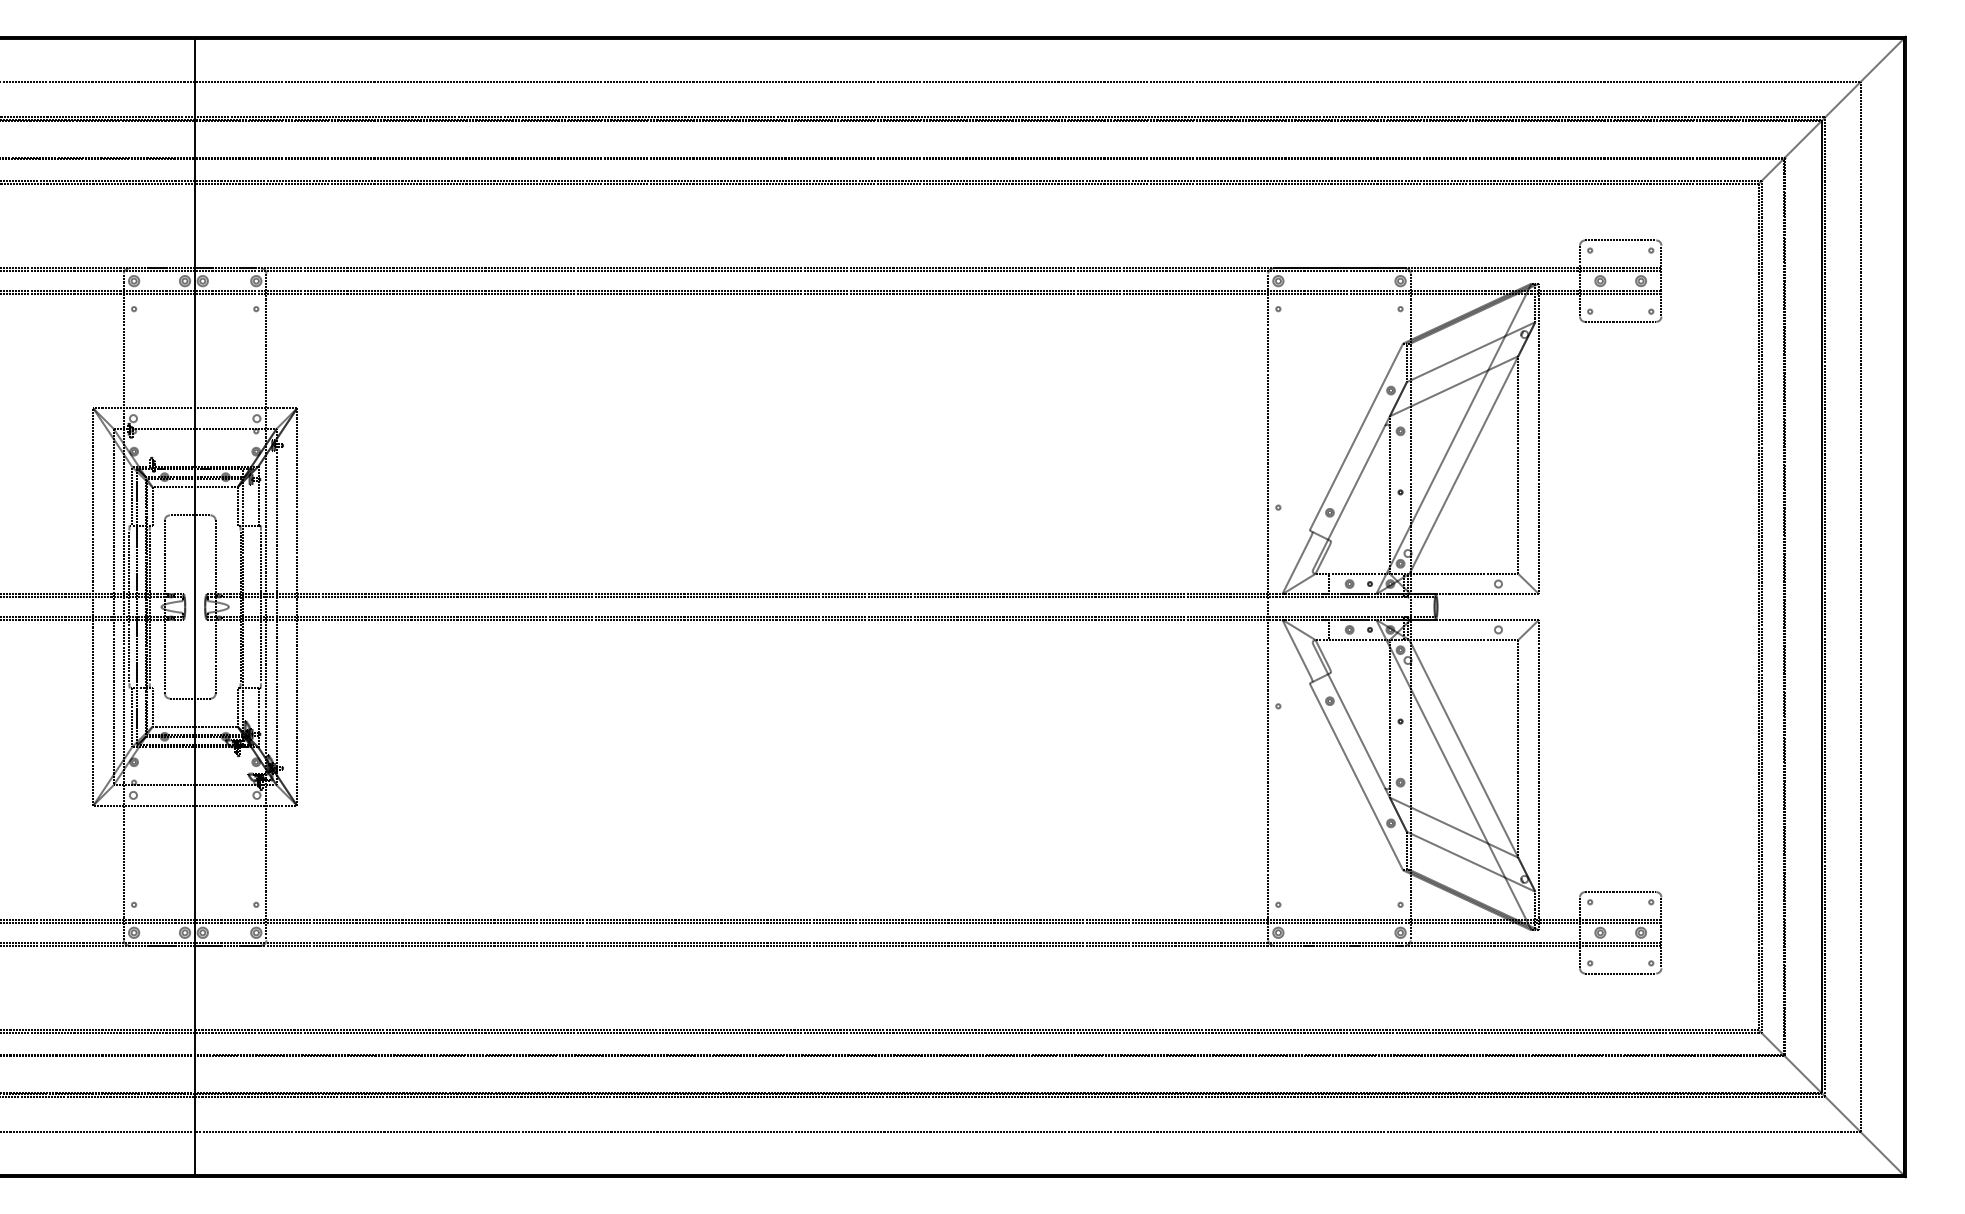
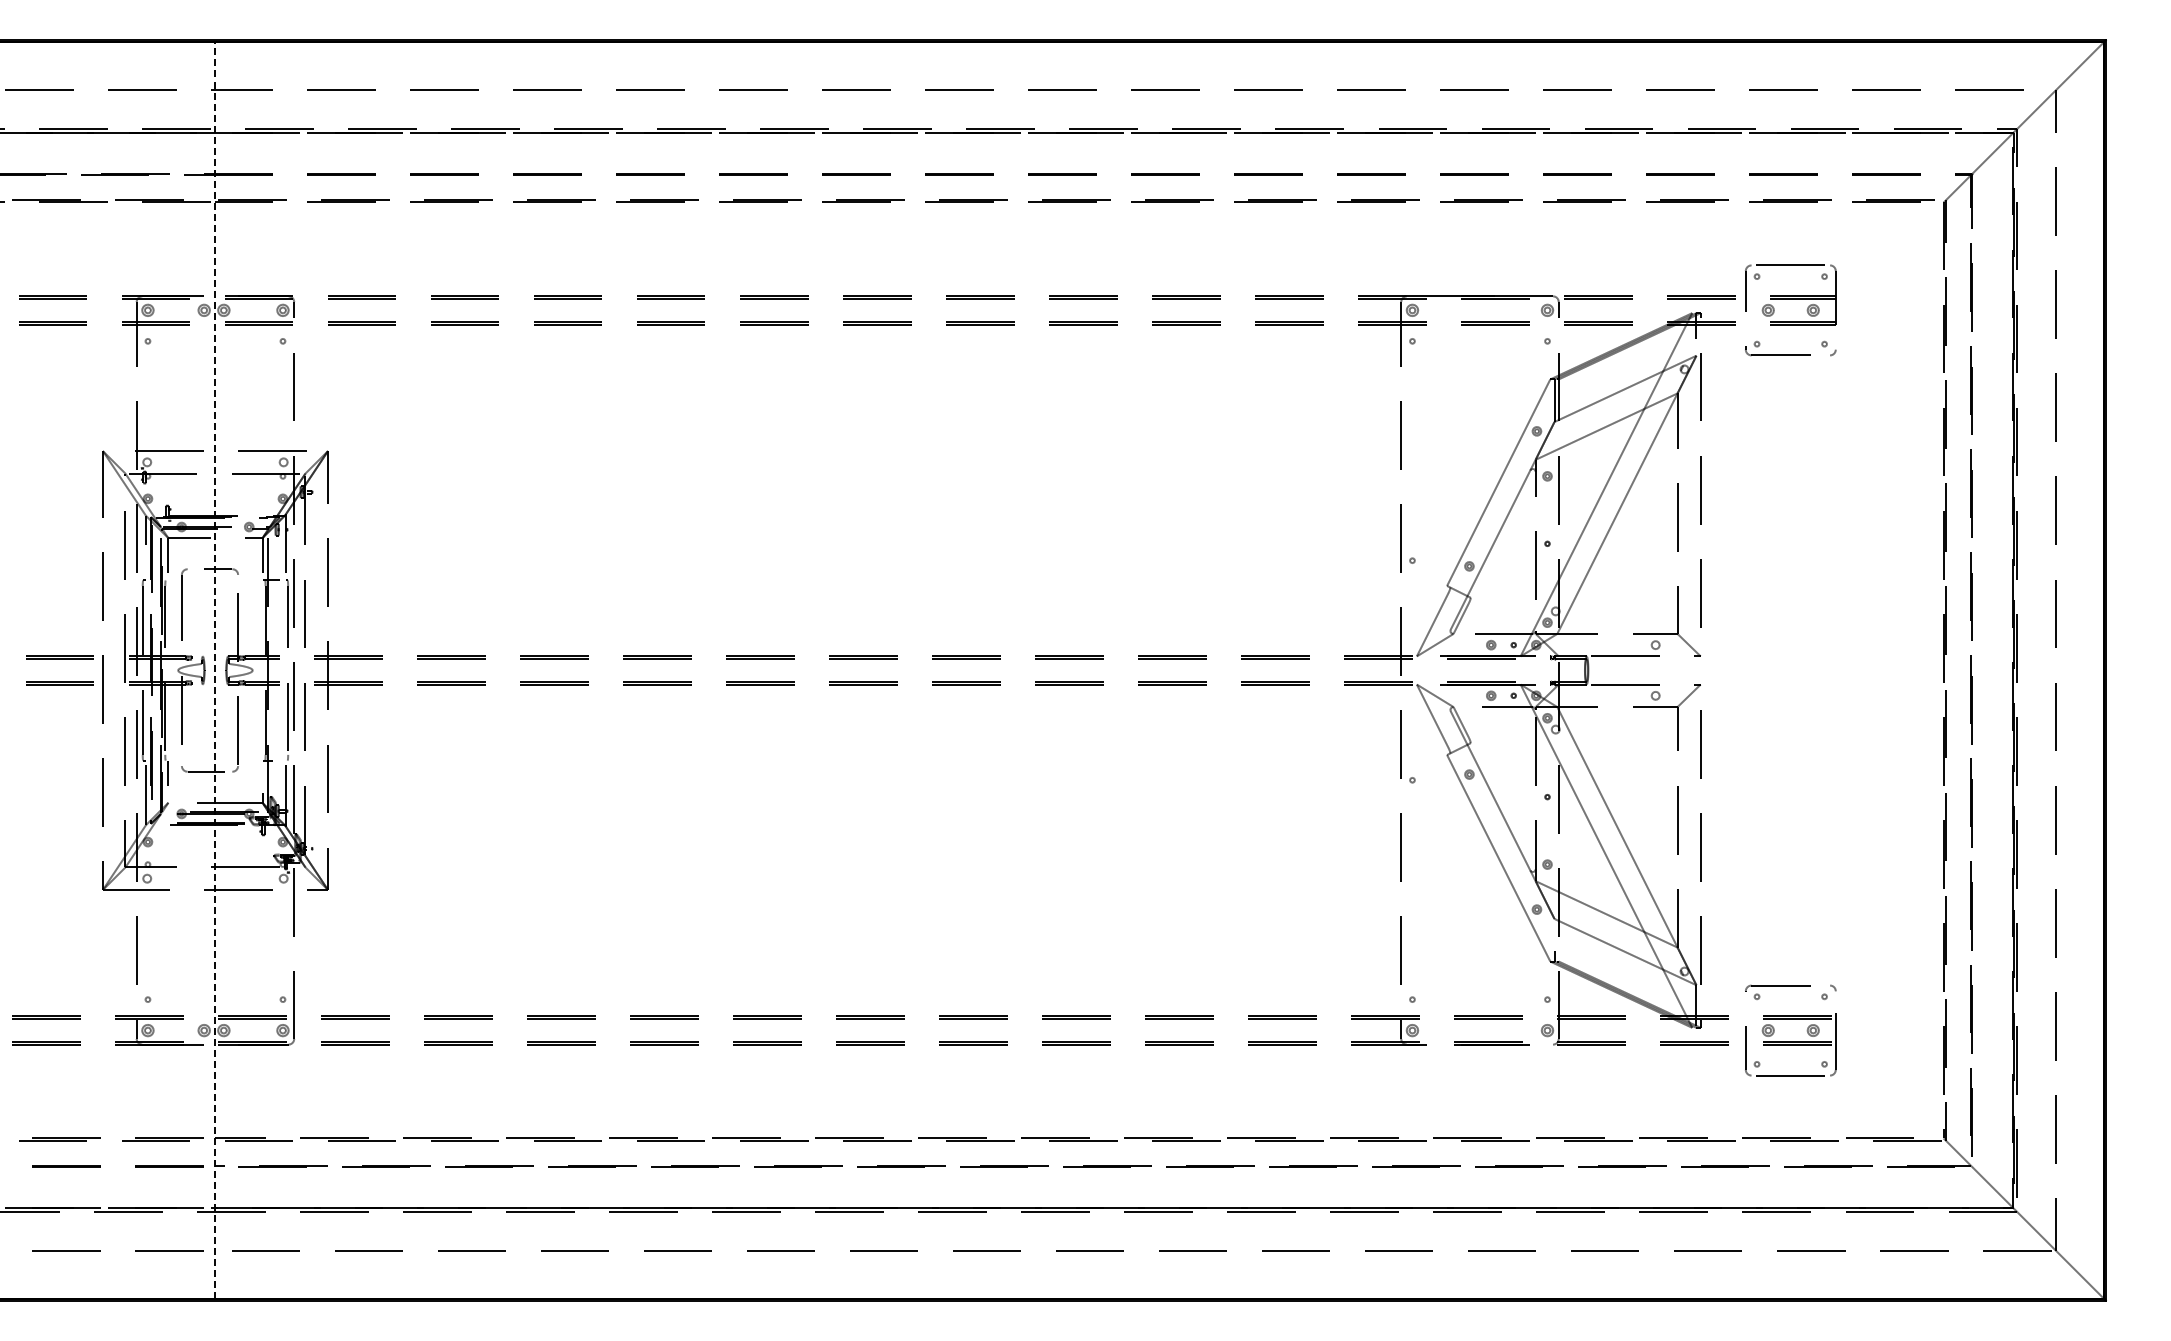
line: (195, 607) -> (215, 670), solid -> dashed

